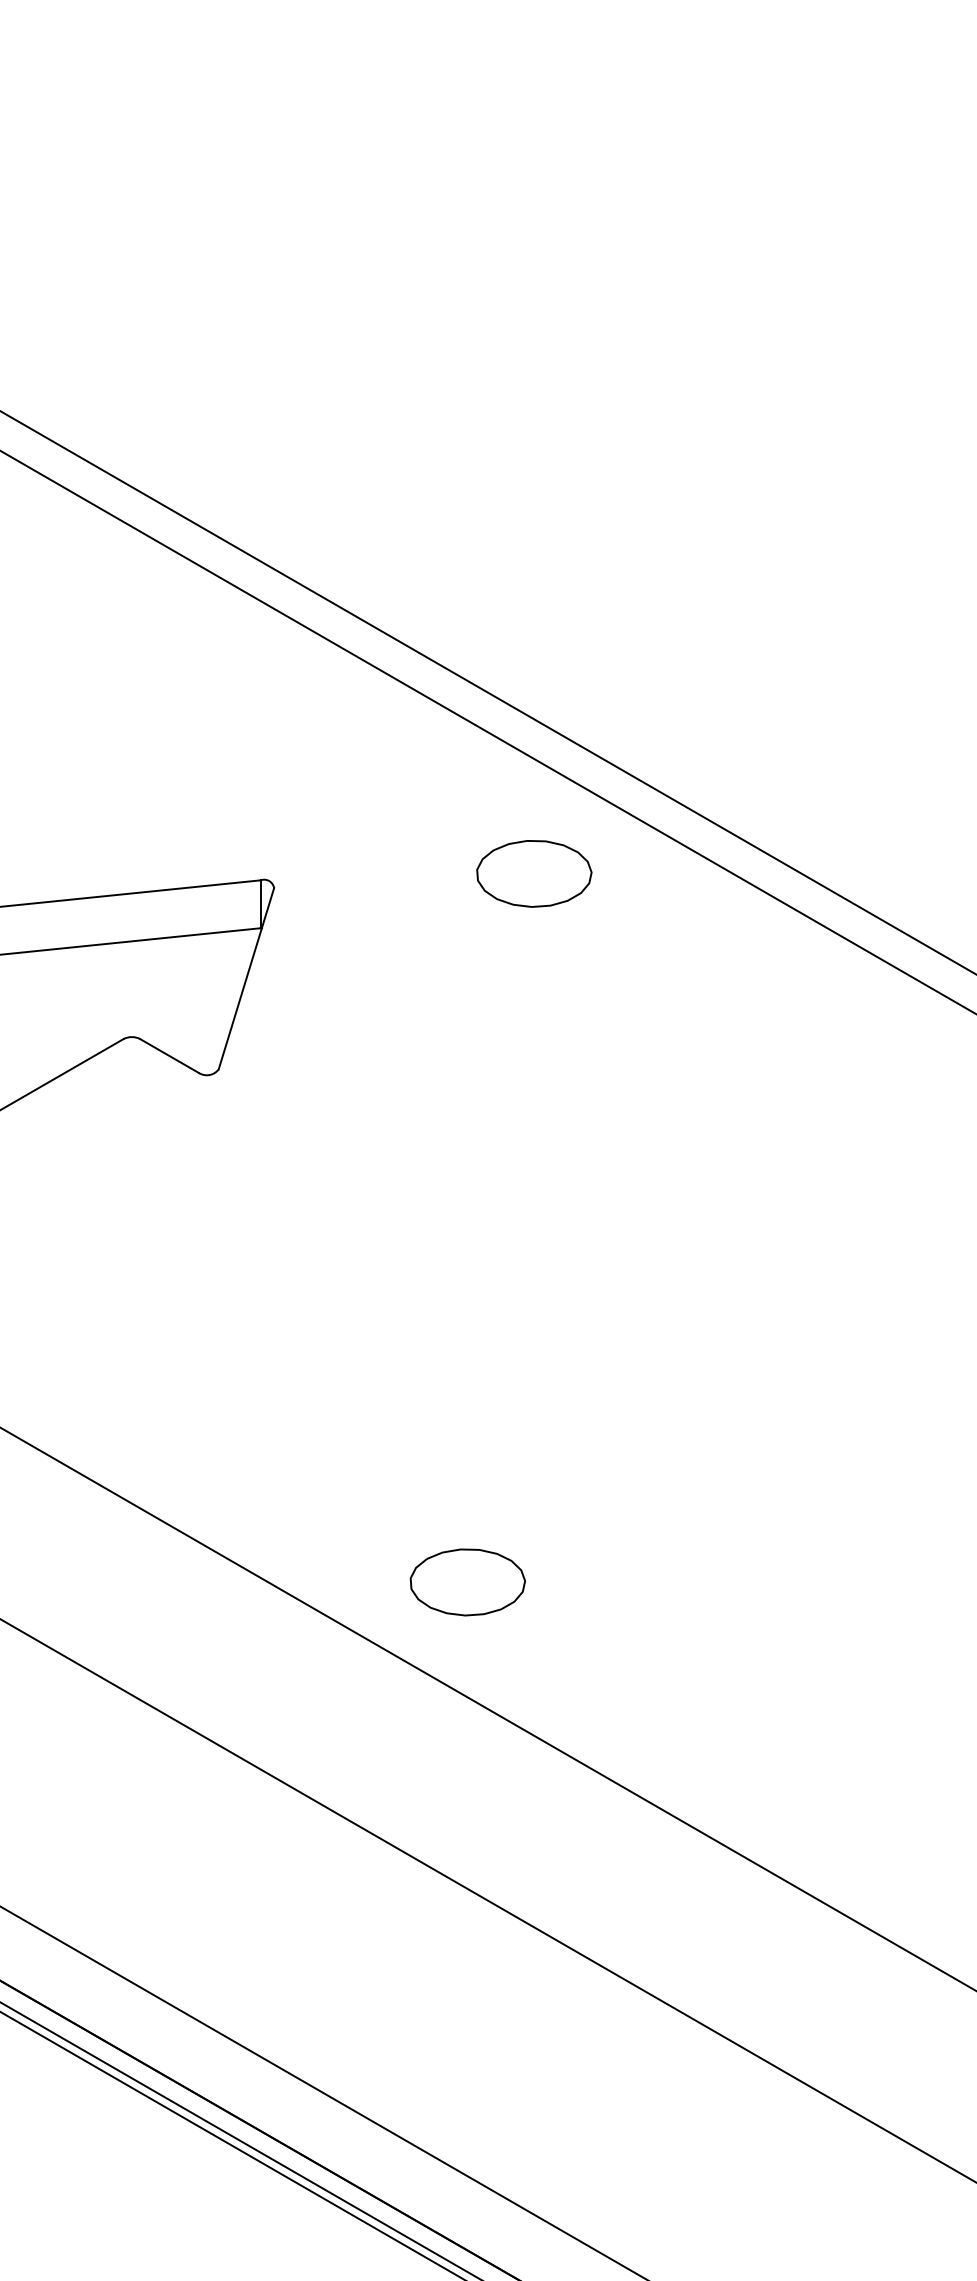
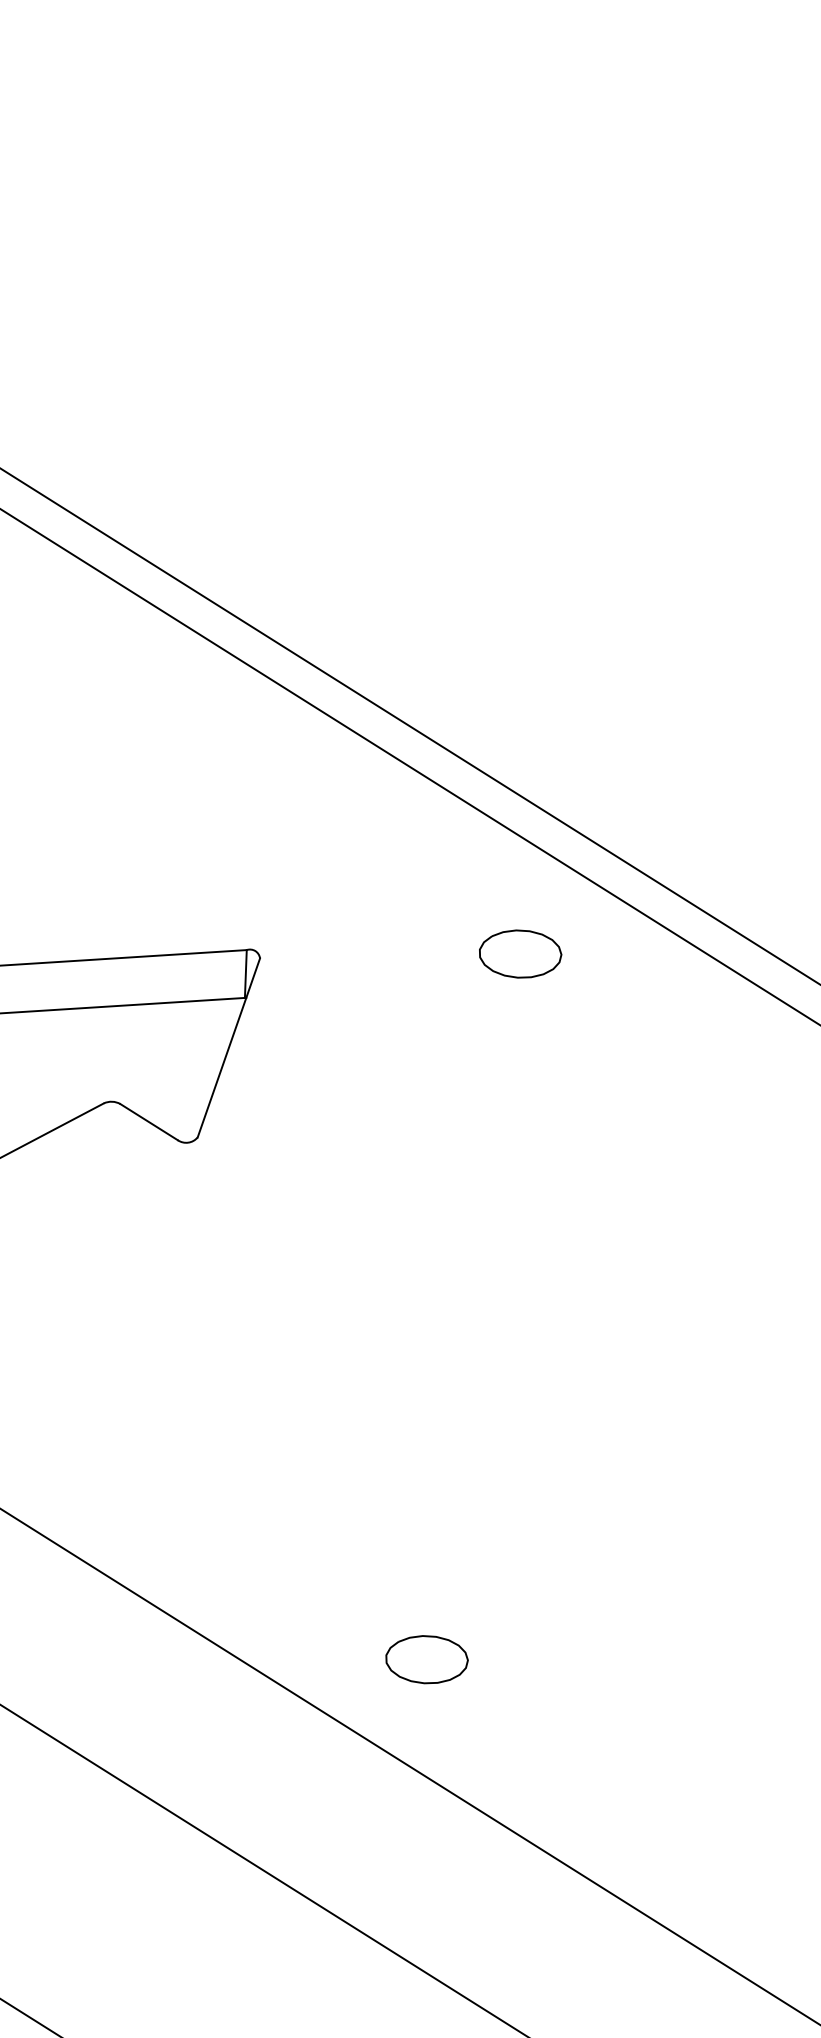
part: (533, 873) -> (519, 953), size x0.71
part: (467, 1582) -> (426, 1659), size x0.71

